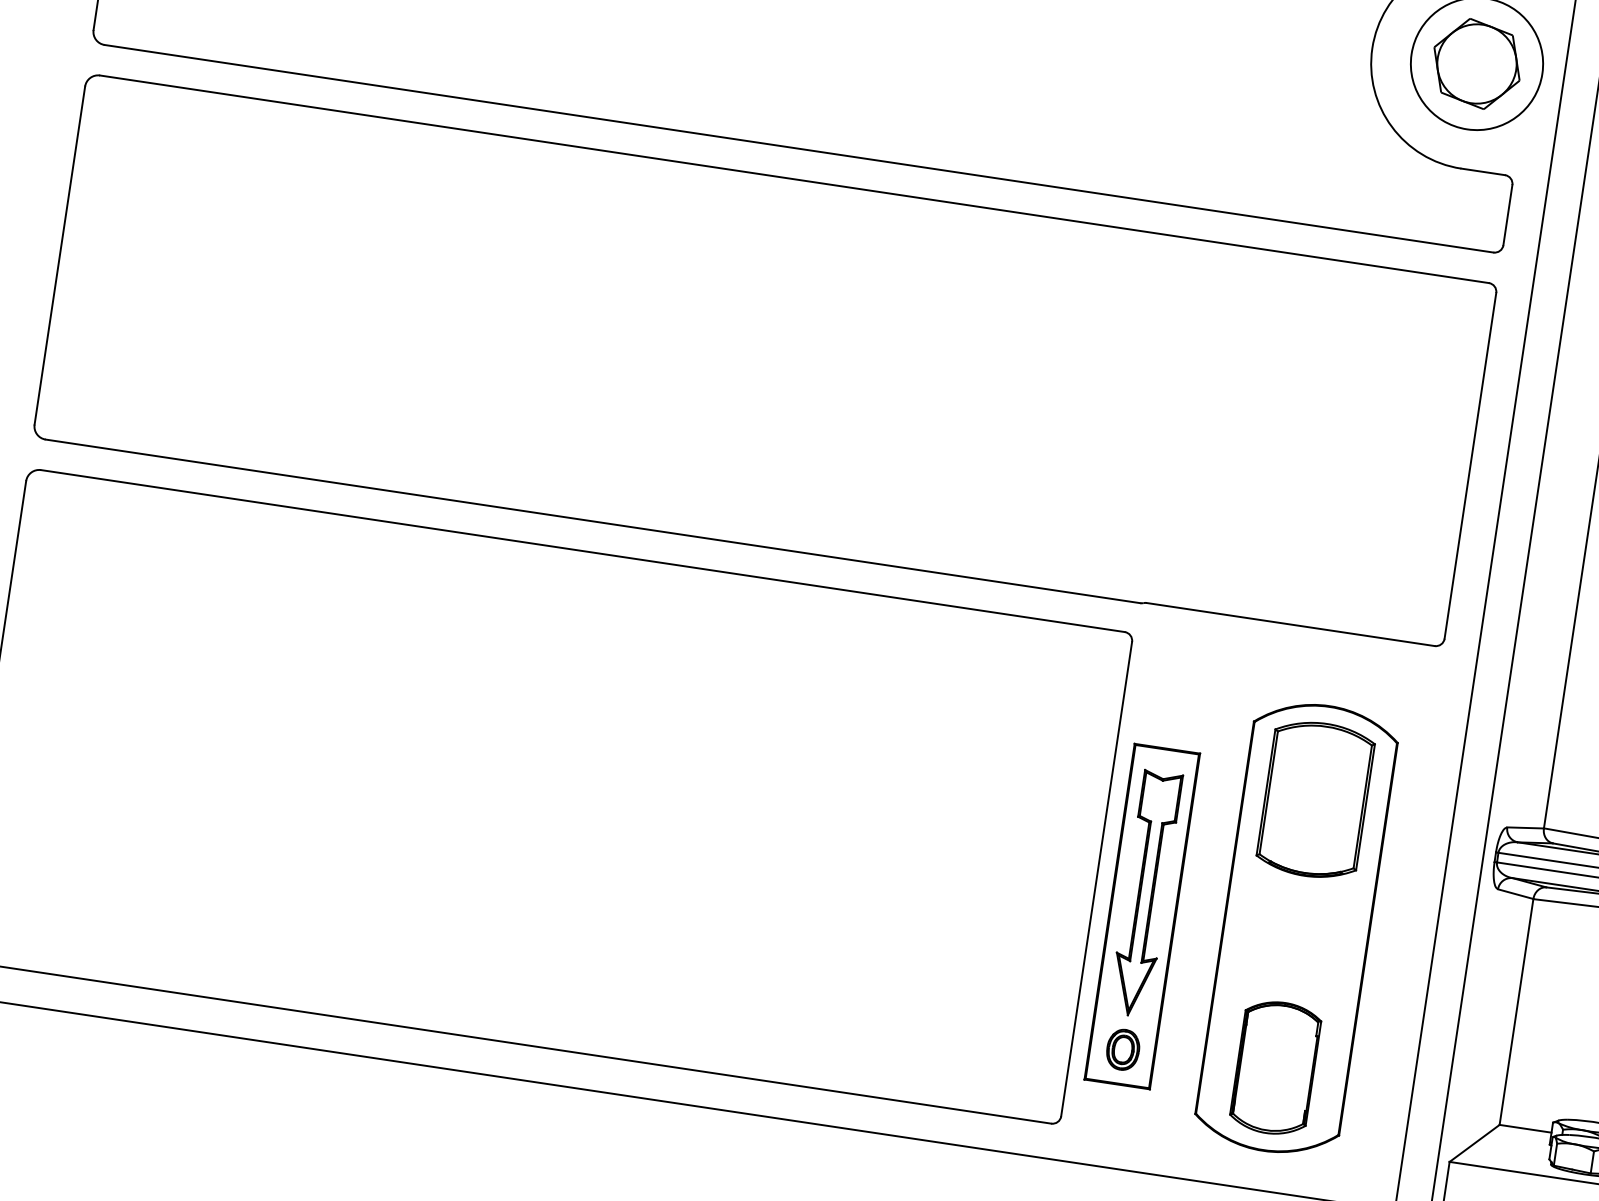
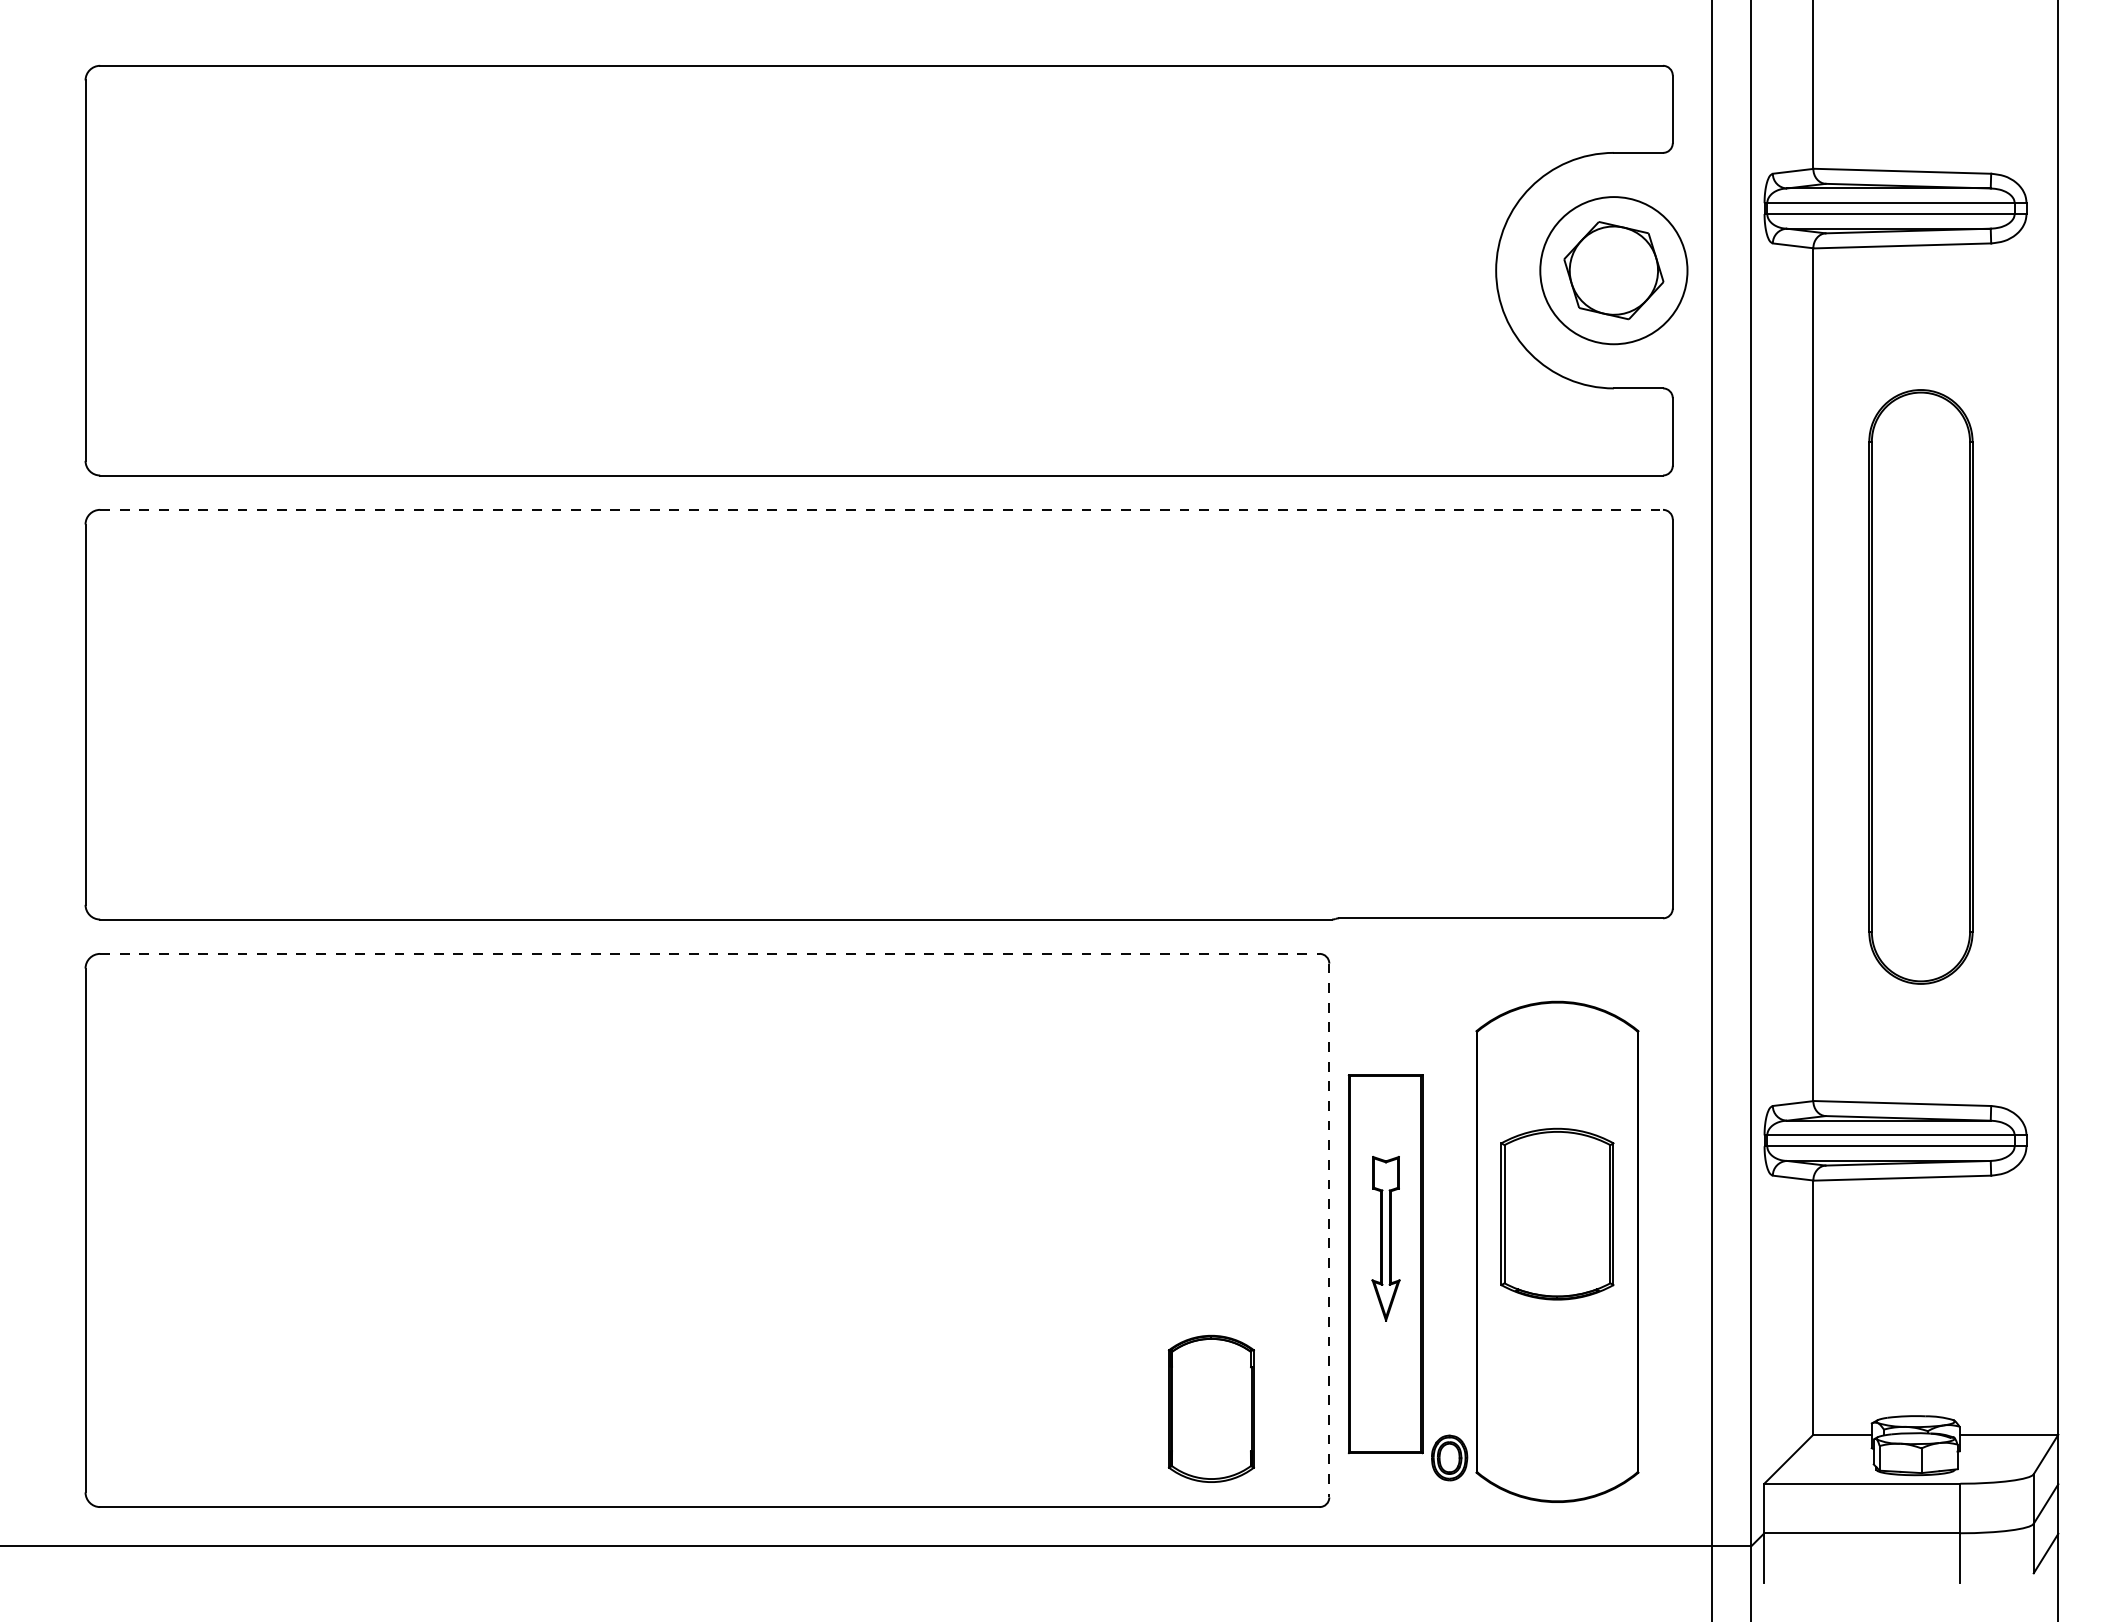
line: (795, 179) -> (882, 509), solid -> dashed
line: (582, 550) -> (709, 953), solid -> dashed
part: (1315, 799) -> (1557, 1213), moved
line: (1096, 879) -> (1329, 1230), solid -> dashed
part: (1145, 893) -> (1385, 1238), size x0.6
part: (1123, 1049) -> (1449, 1457), moved
part: (1275, 1067) -> (1211, 1408), moved

